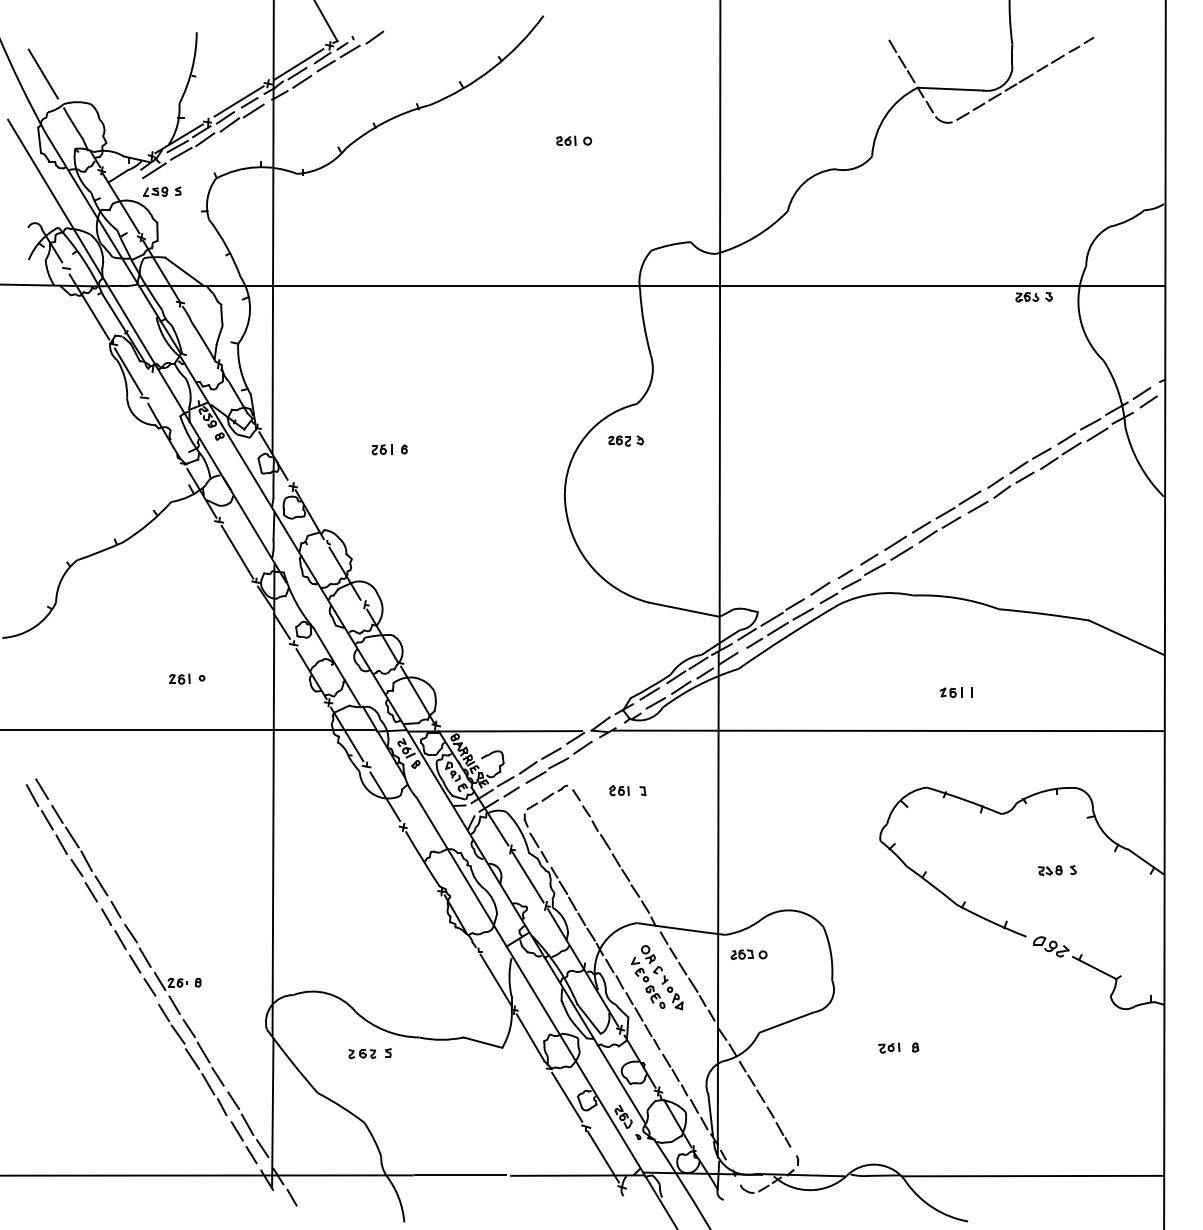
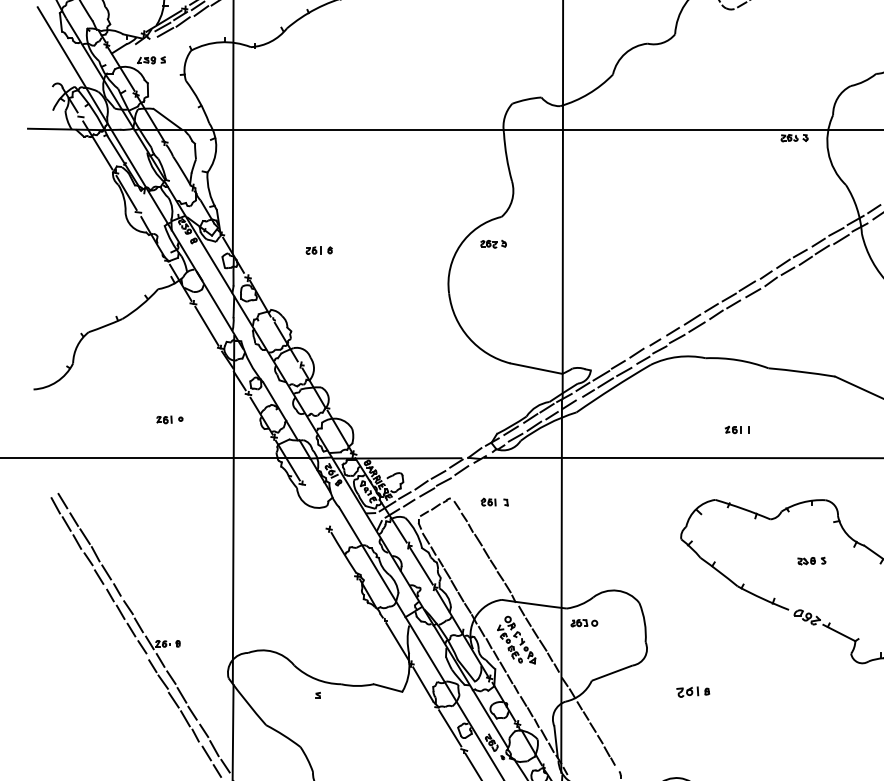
part: (574, 140) -> (455, 22), removed
line: (154, 170) -> (145, 44), removed
line: (385, 796) -> (316, 506), removed
part: (889, 1047) -> (687, 691), size x1.4
part: (362, 1054) -> (299, 696), removed

